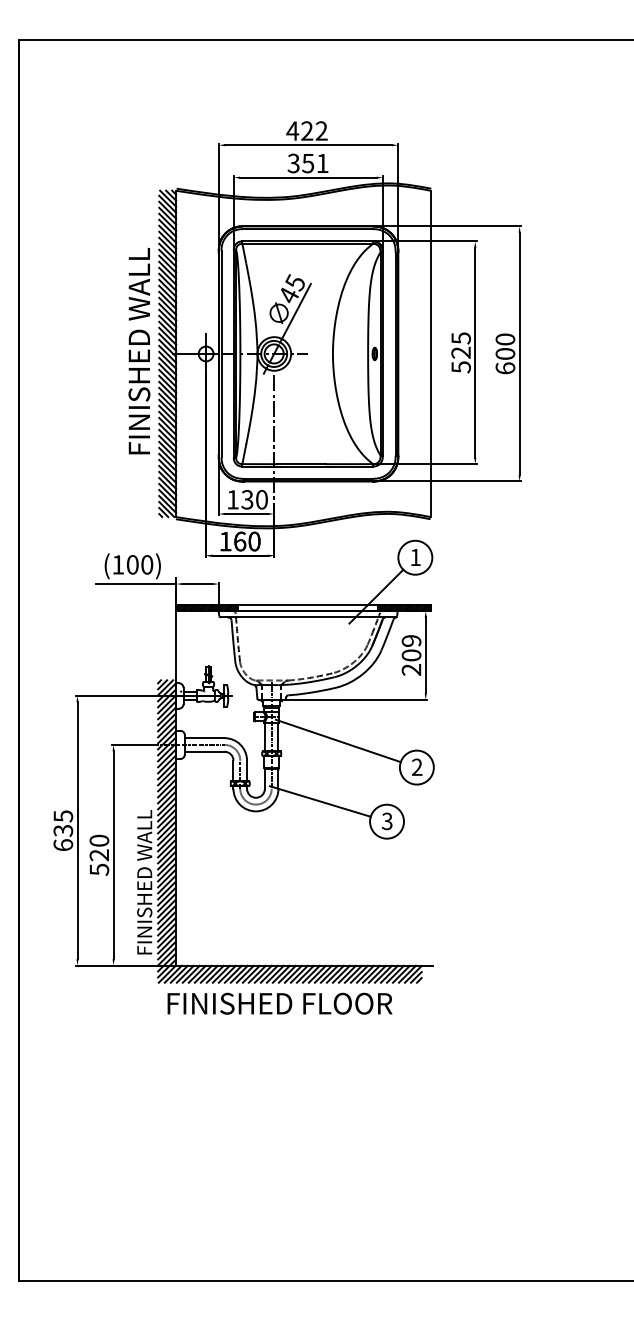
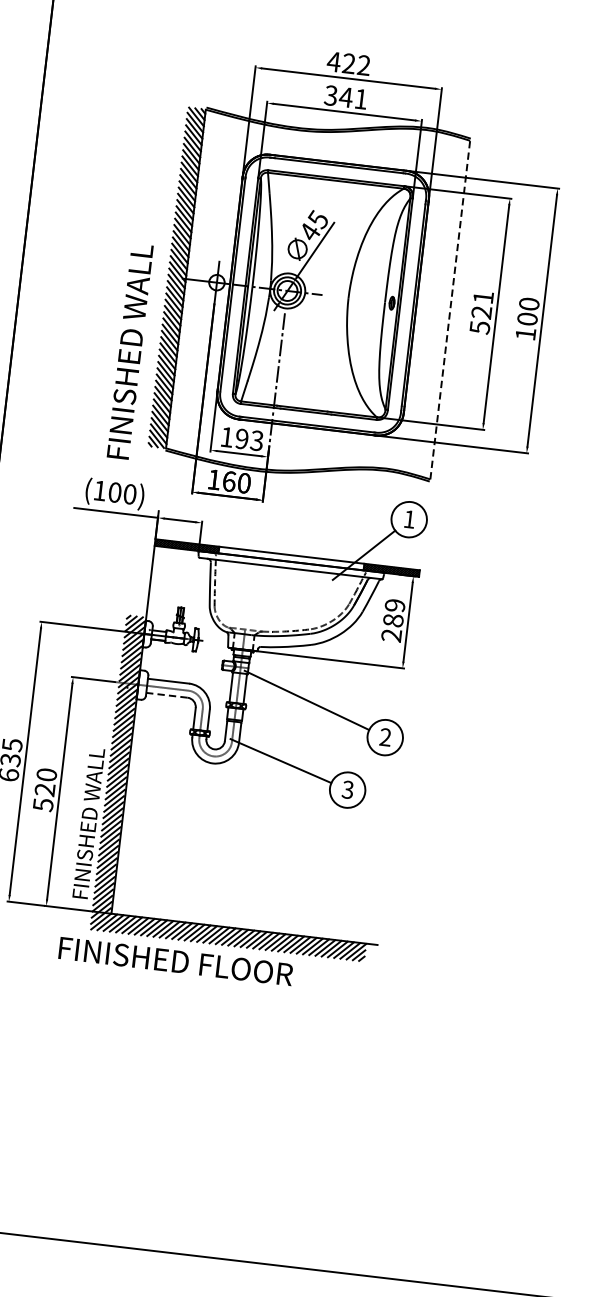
text: (307, 163) -> (345, 97), 351 -> 341
text: (460, 338) -> (482, 297), 525 -> 521
text: (139, 351) -> (130, 351), moved
line: (430, 353) -> (449, 309), solid -> dashed
text: (505, 368) -> (525, 334), 600 -> 100
text: (254, 499) -> (249, 439), 130 -> 193
text: (411, 655) -> (393, 620), 209 -> 289
line: (204, 751) -> (166, 695), solid -> dashed
text: (279, 1003) -> (175, 961), moved

